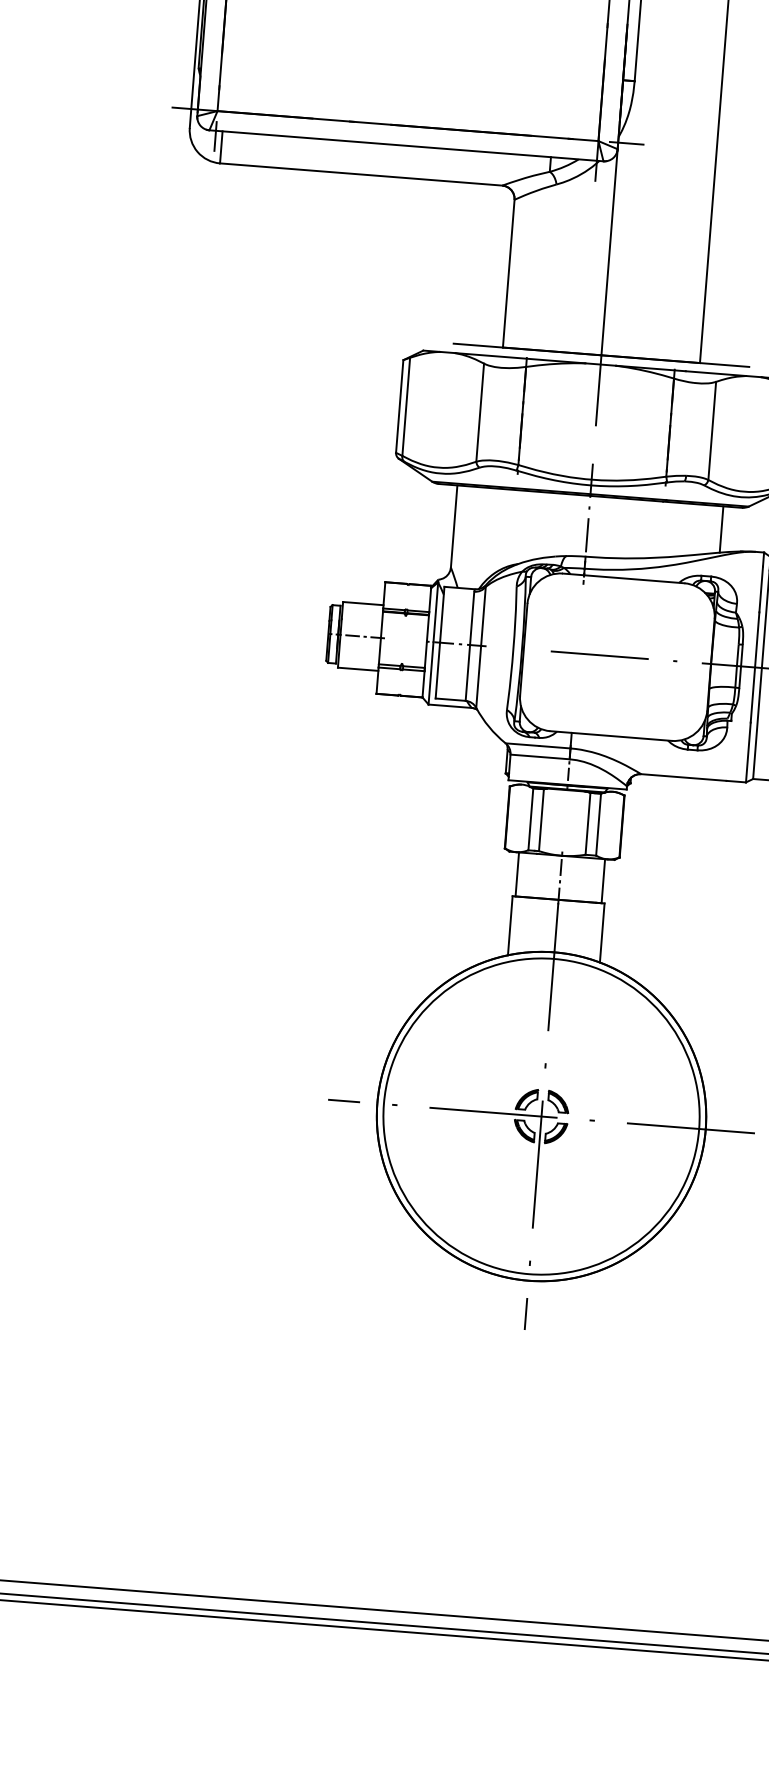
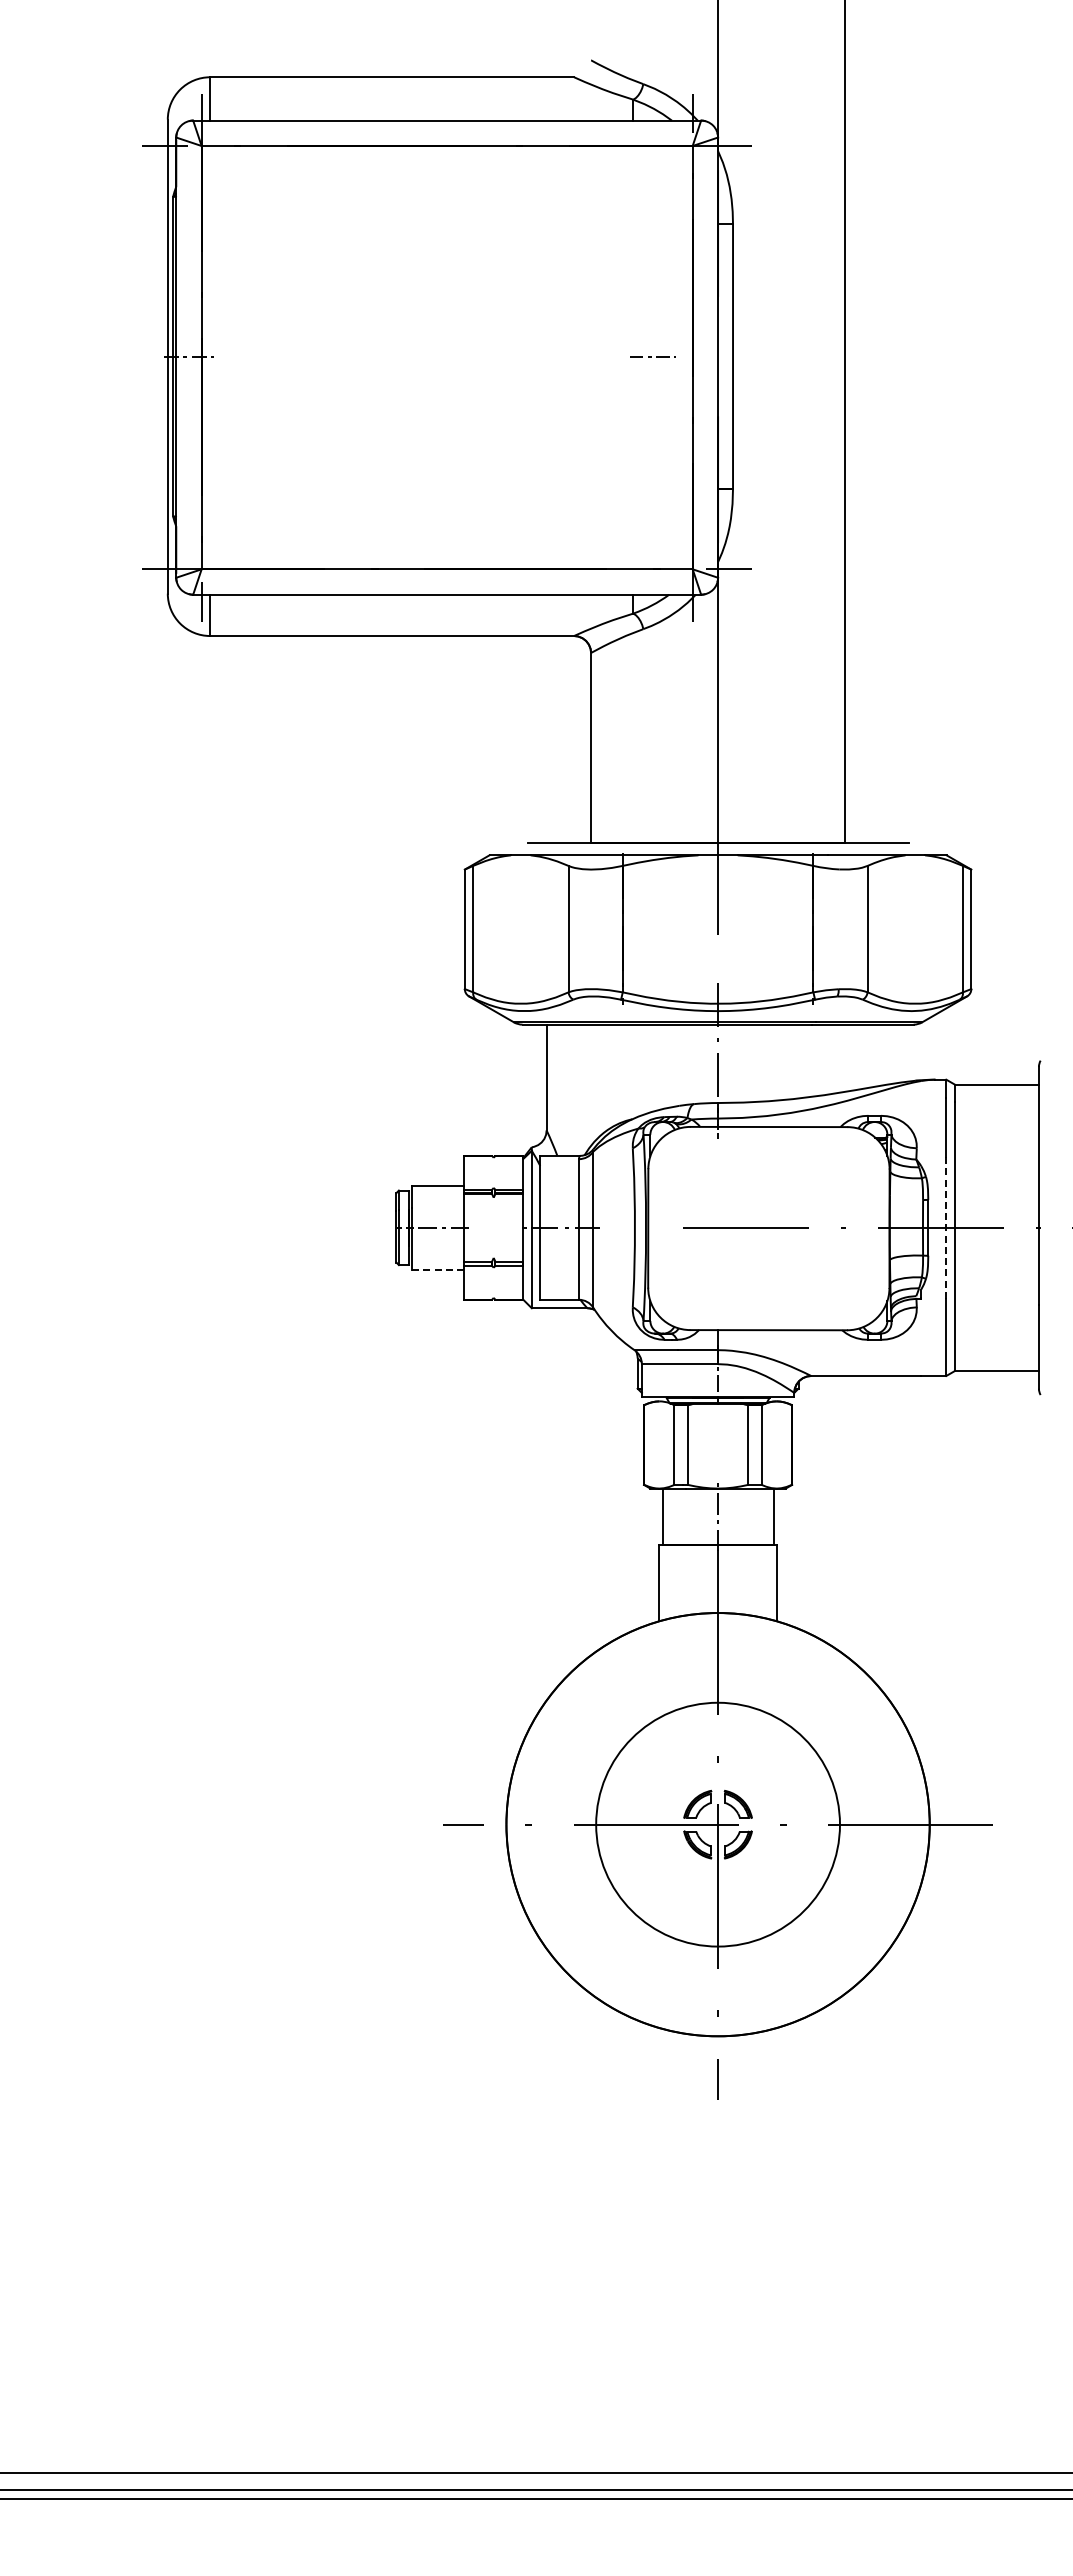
line: (721, 529) -> (889, 1054), removed
line: (755, 667) -> (946, 1227), solid -> dashed
line: (357, 669) -> (437, 1270), solid -> dashed
circle: (541, 1116) -> (717, 1824), size x0.6

